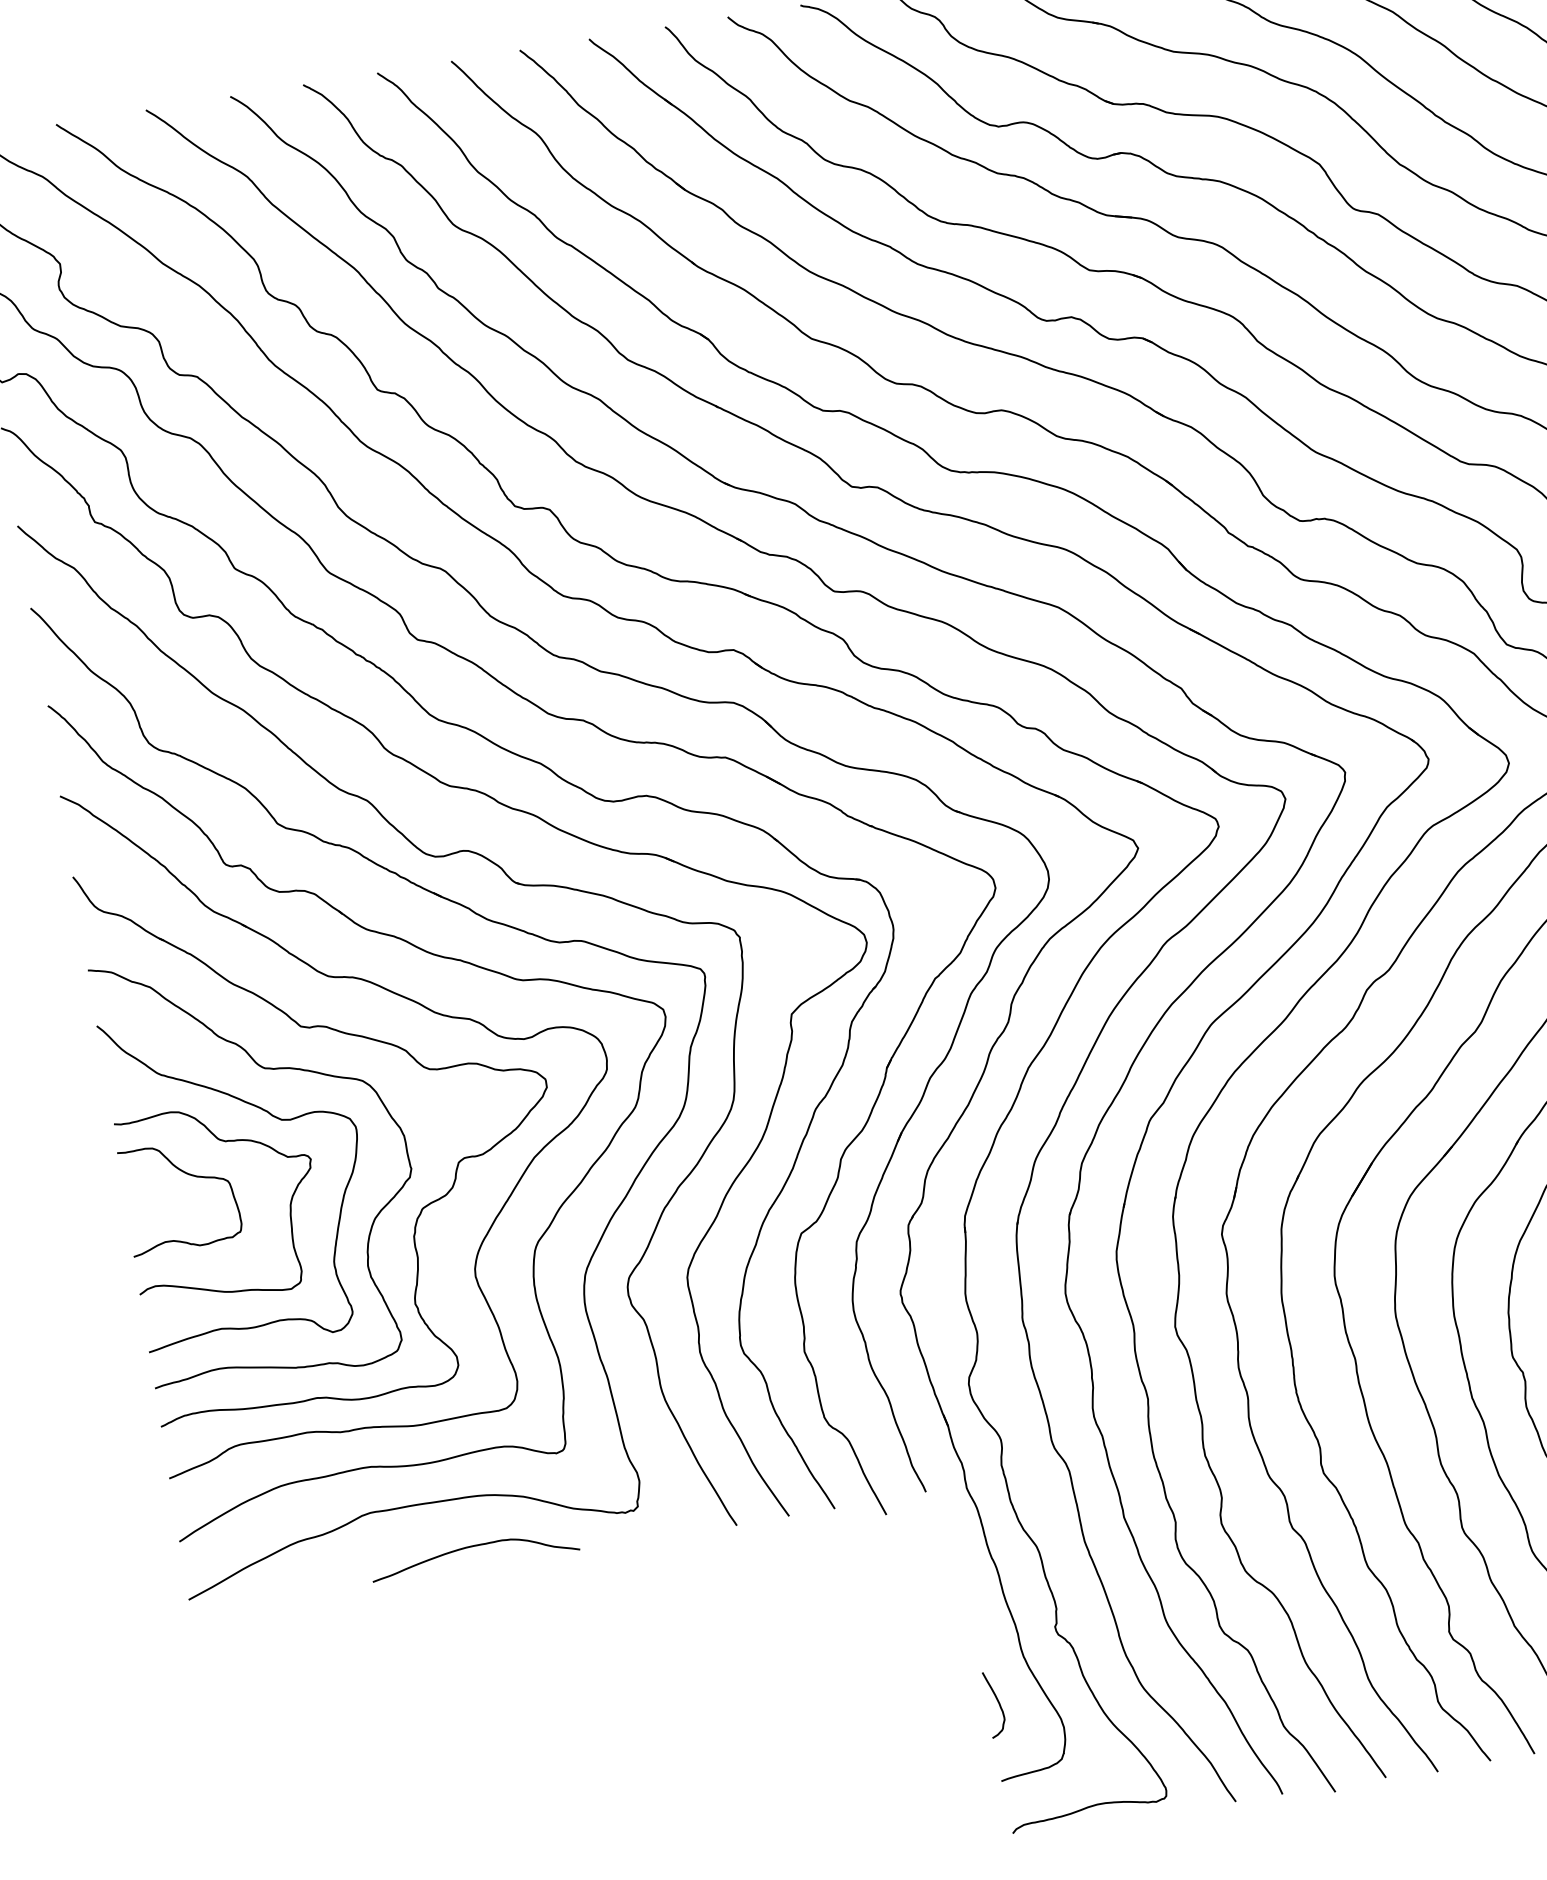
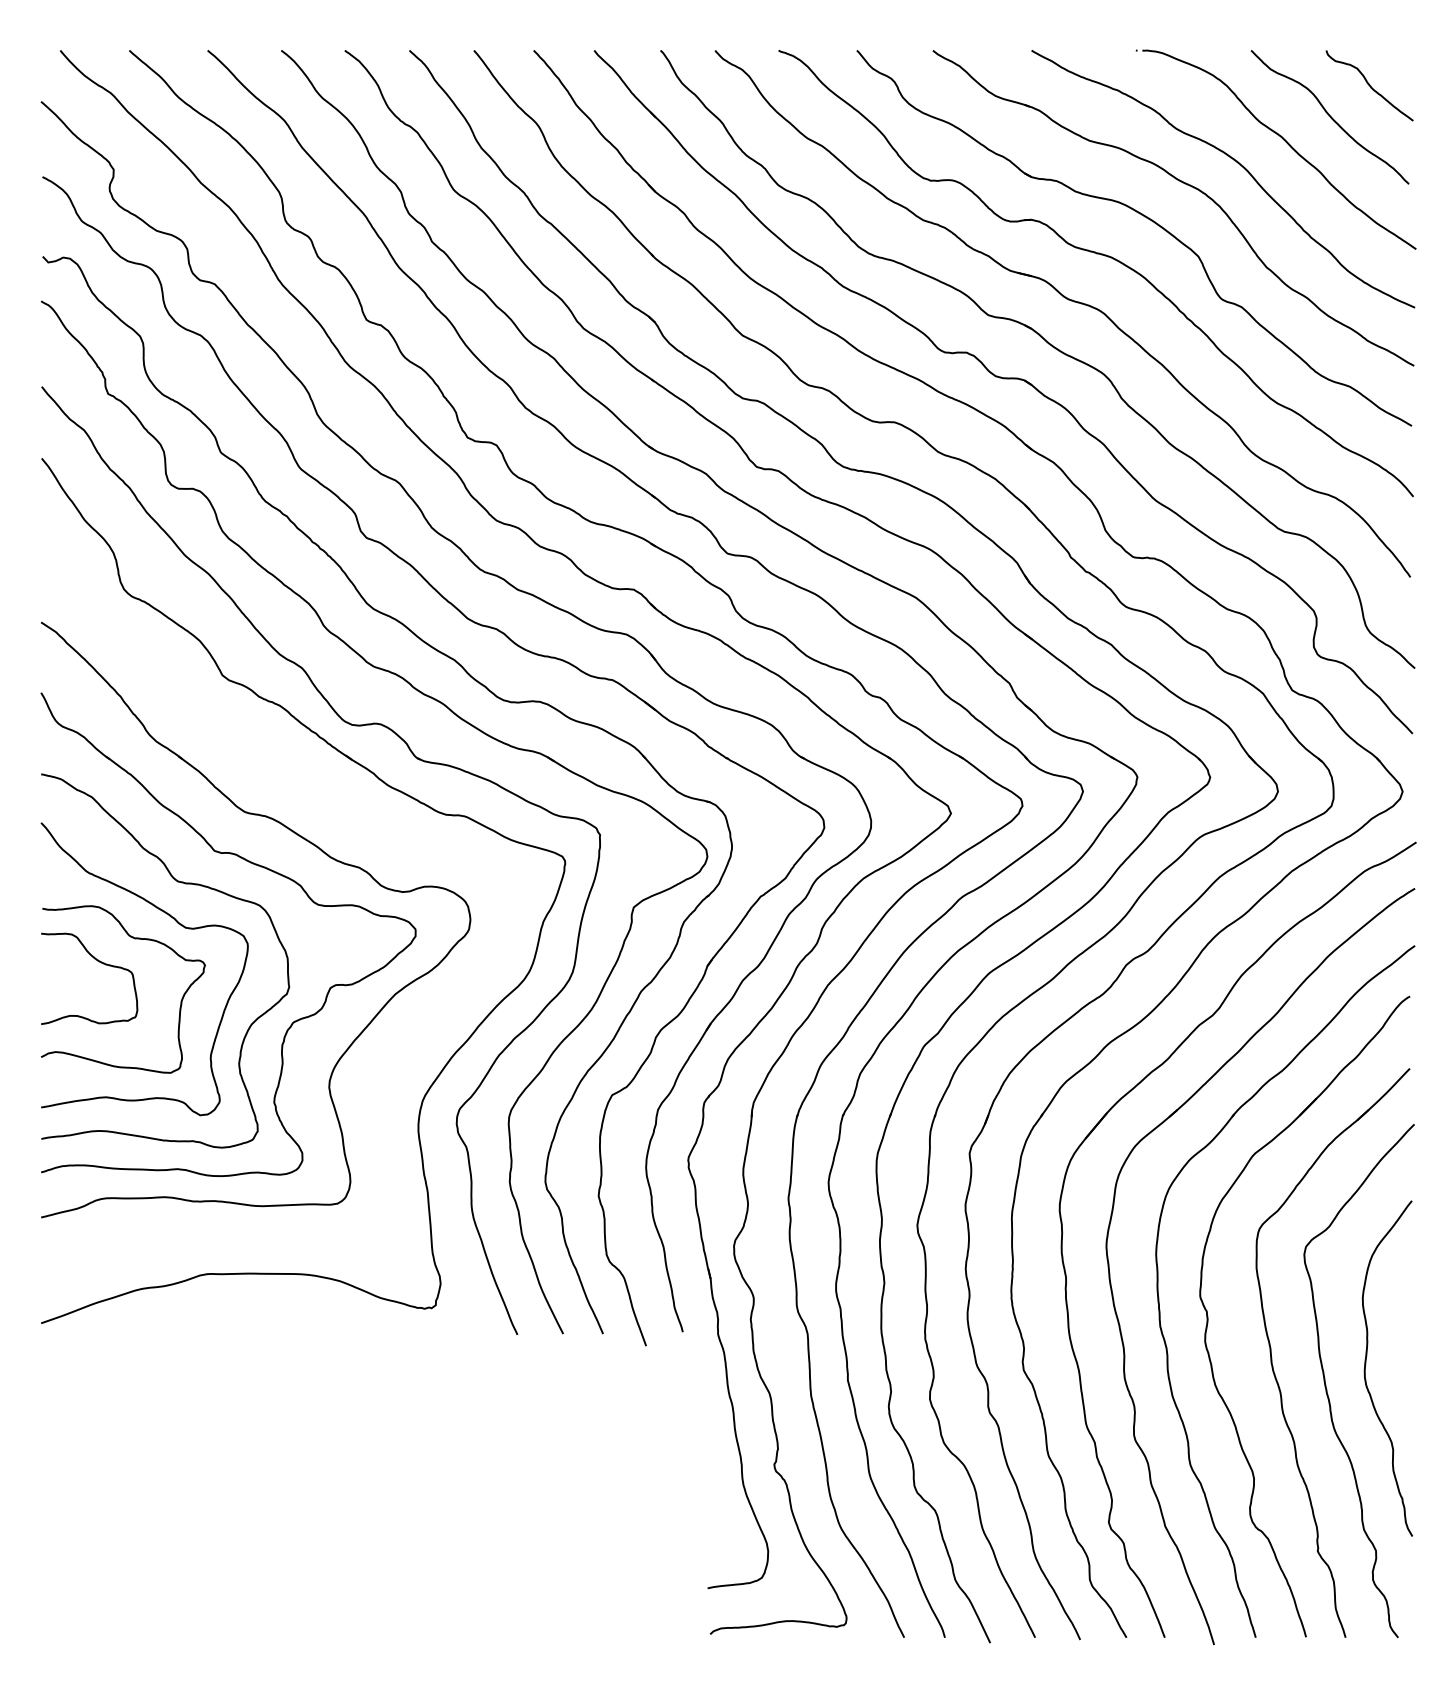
part: (430, 954) -> (334, 807), removed
curve: (473, 1547) -> (290, 1317), removed
curve: (998, 1704) -> (715, 1522), removed

